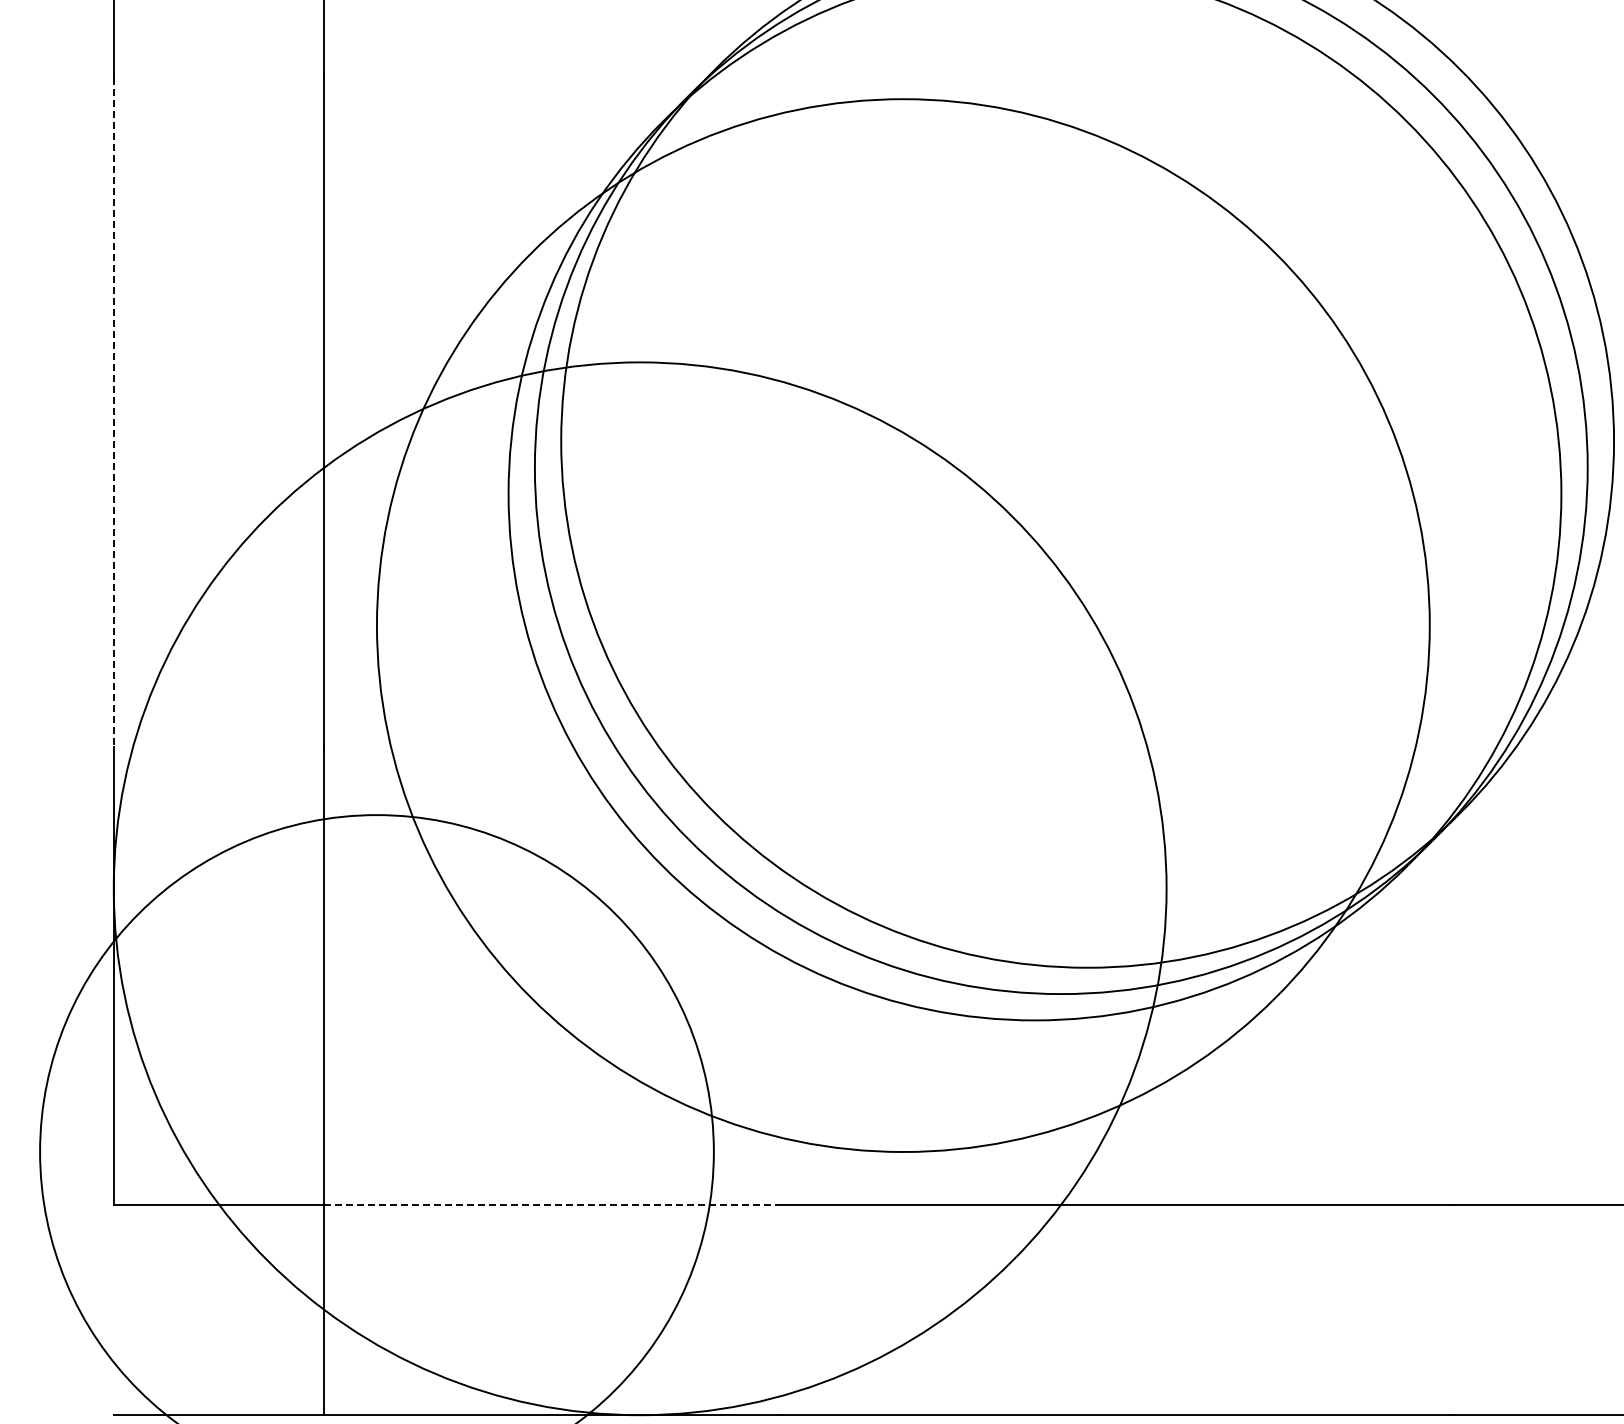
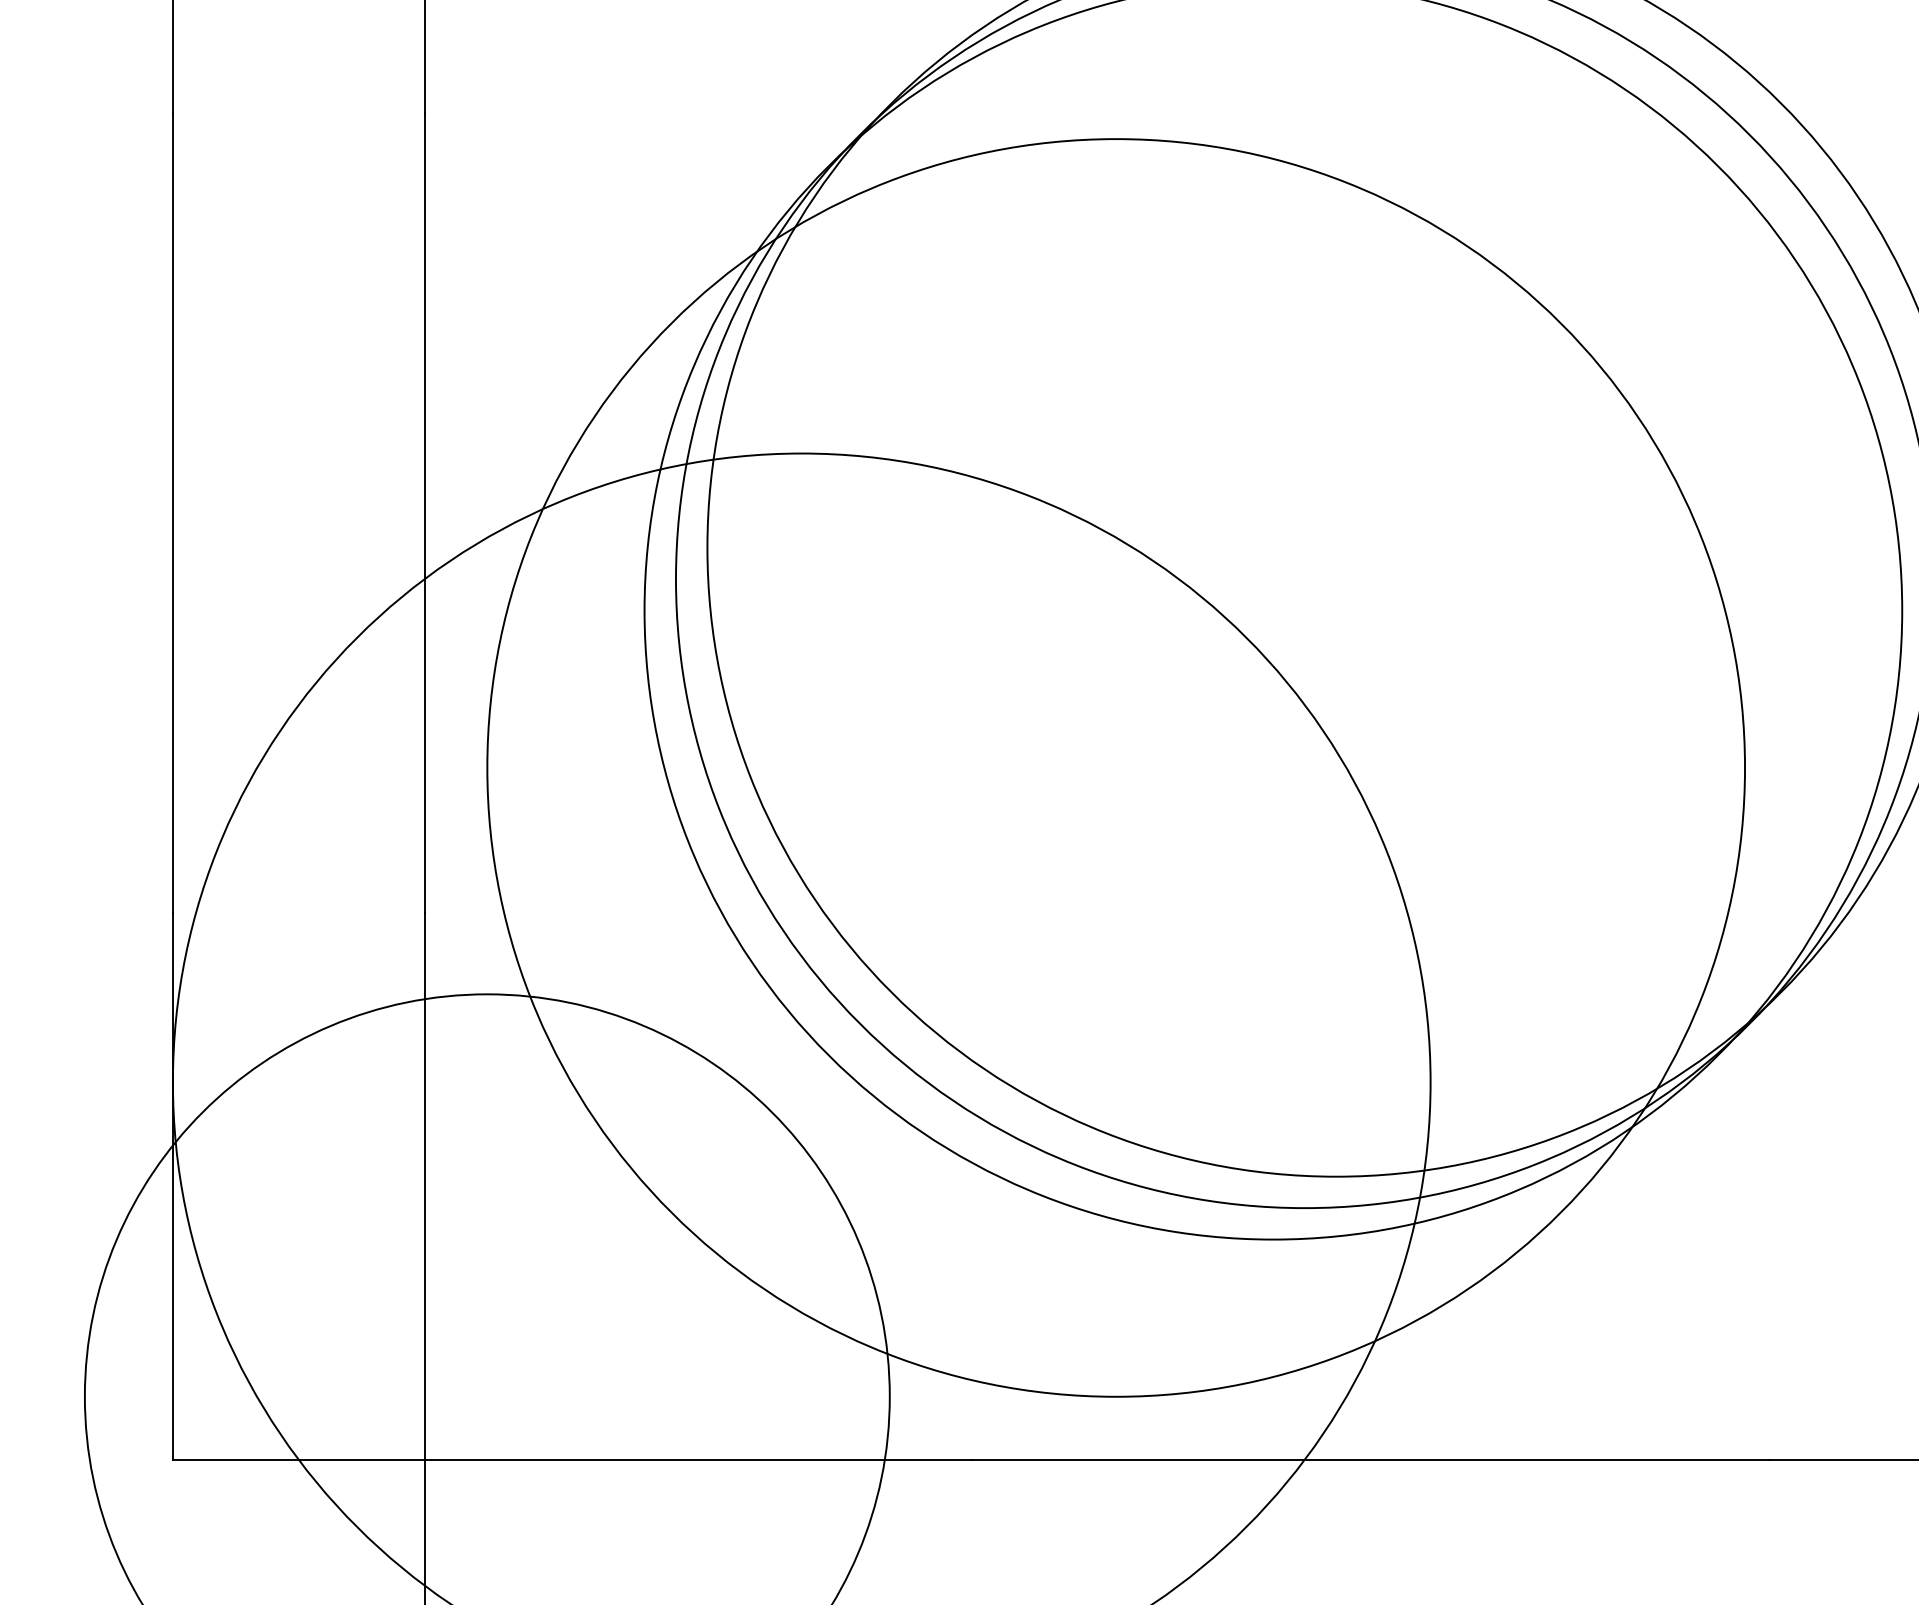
line: (113, 412) -> (172, 513), dashed -> solid
line: (553, 1204) -> (698, 1459), dashed -> solid

